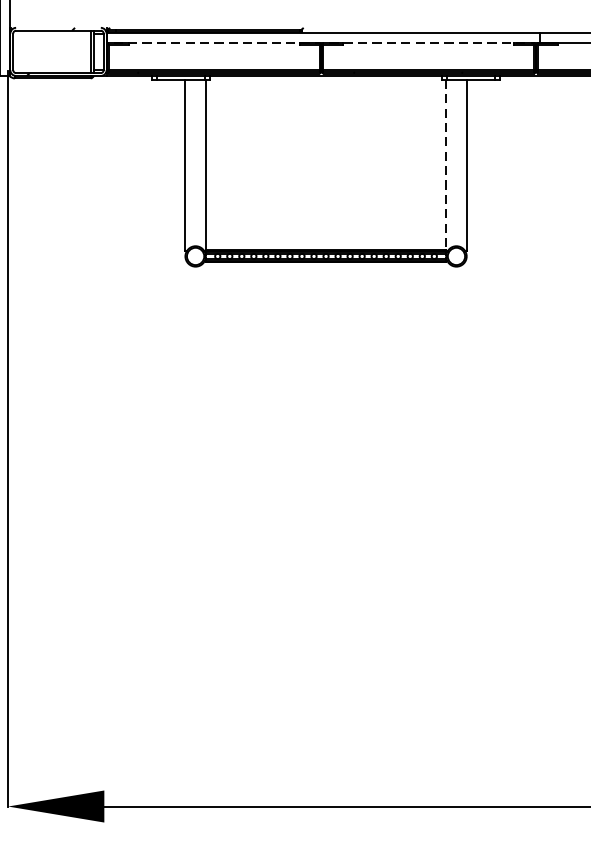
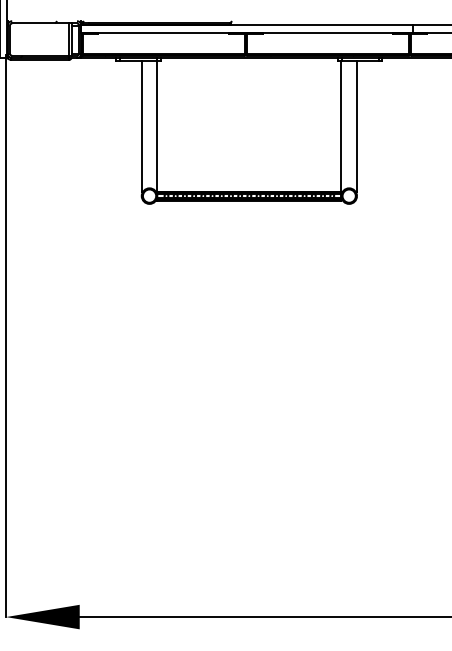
line: (323, 42) -> (247, 32), dashed -> solid
line: (446, 165) -> (341, 126), dashed -> solid

